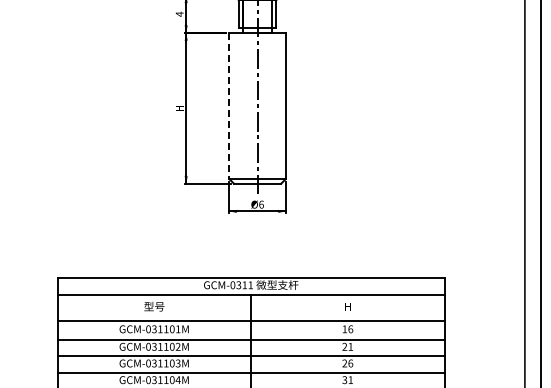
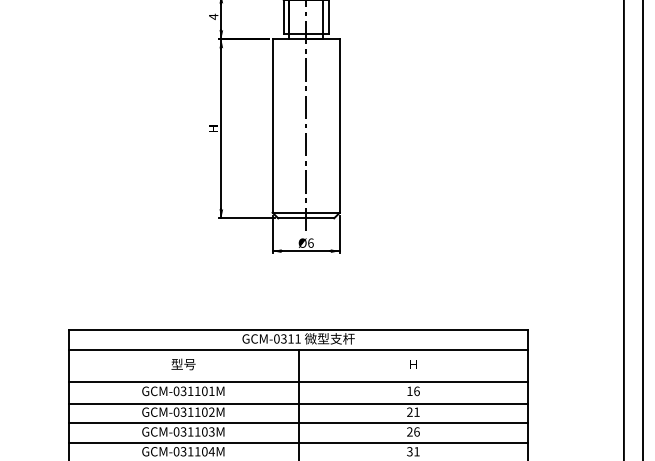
line: (229, 106) -> (272, 126), dashed -> solid

